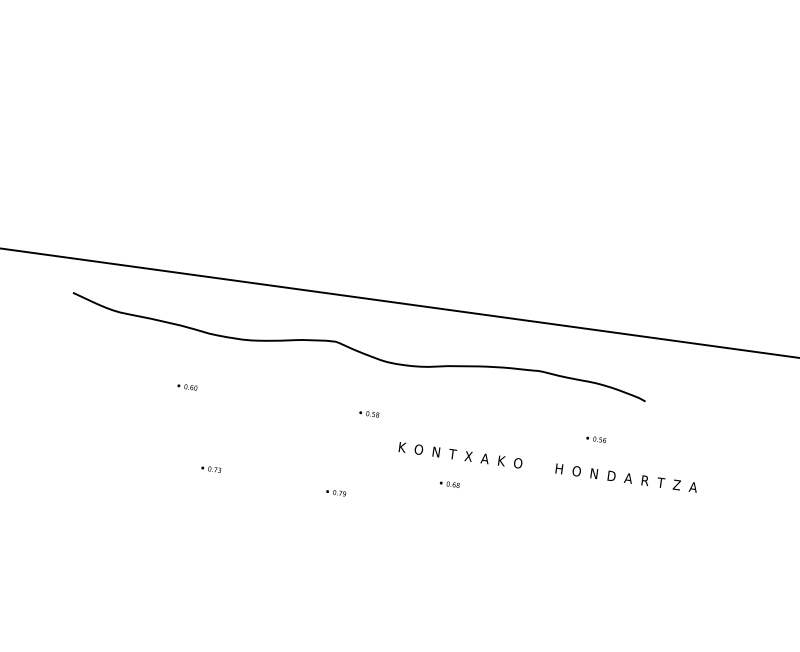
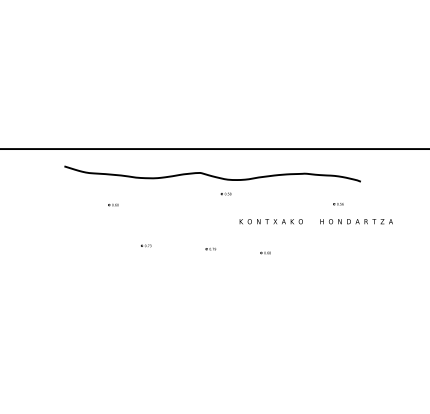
part: (187, 385) -> (113, 204), moved
part: (367, 412) -> (225, 193), moved
part: (449, 483) -> (265, 252), moved

